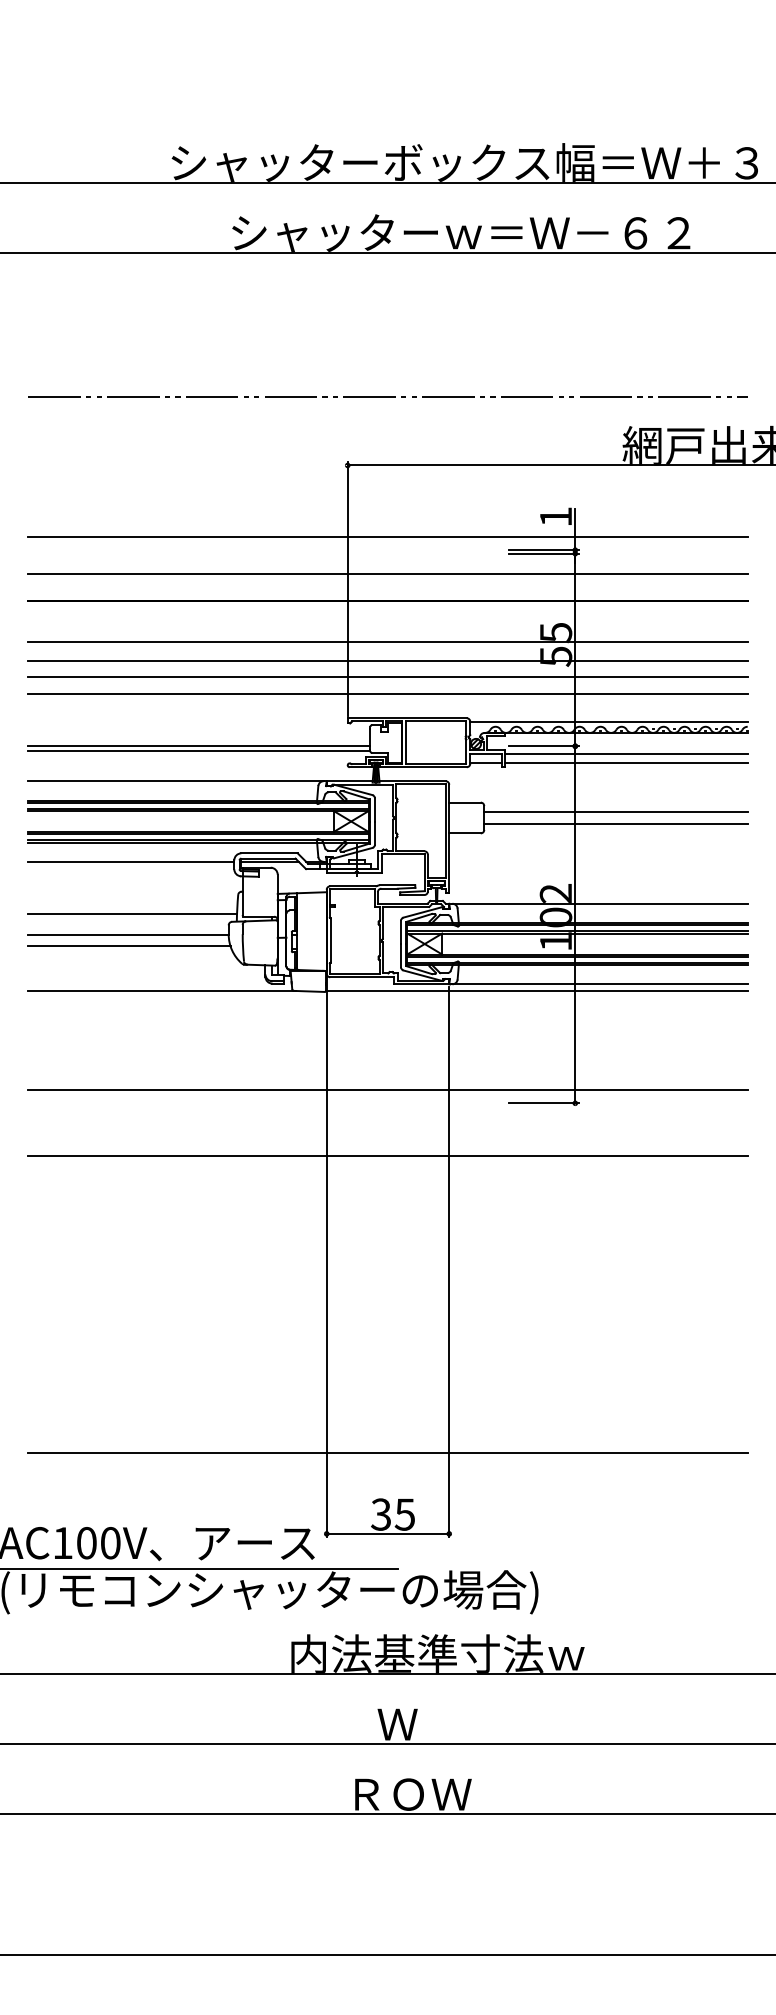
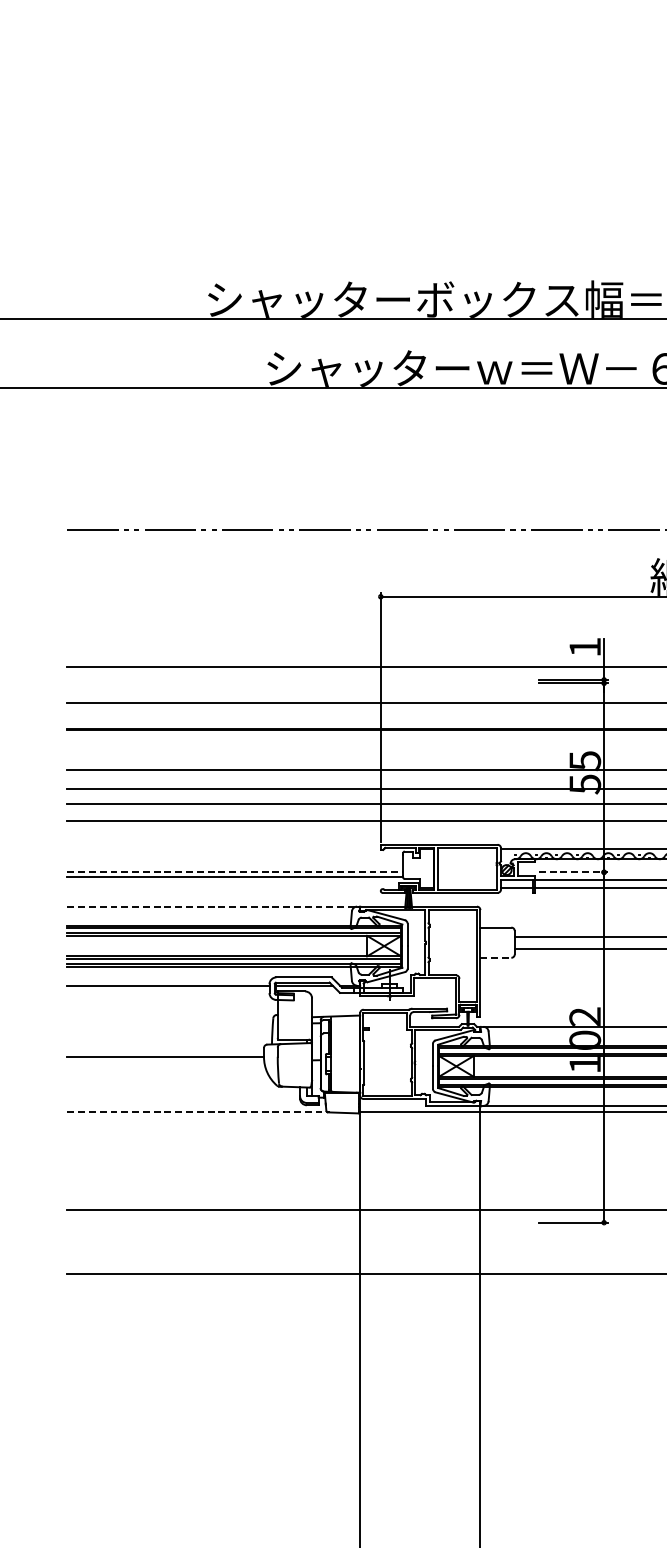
line: (199, 746) -> (235, 872), solid -> dashed
line: (544, 746) -> (573, 872), solid -> dashed
line: (175, 781) -> (211, 906), solid -> dashed
line: (465, 833) -> (496, 957), solid -> dashed
line: (132, 914) -> (169, 1037), removed
line: (129, 946) -> (166, 1068), removed
line: (161, 990) -> (198, 1111), solid -> dashed

